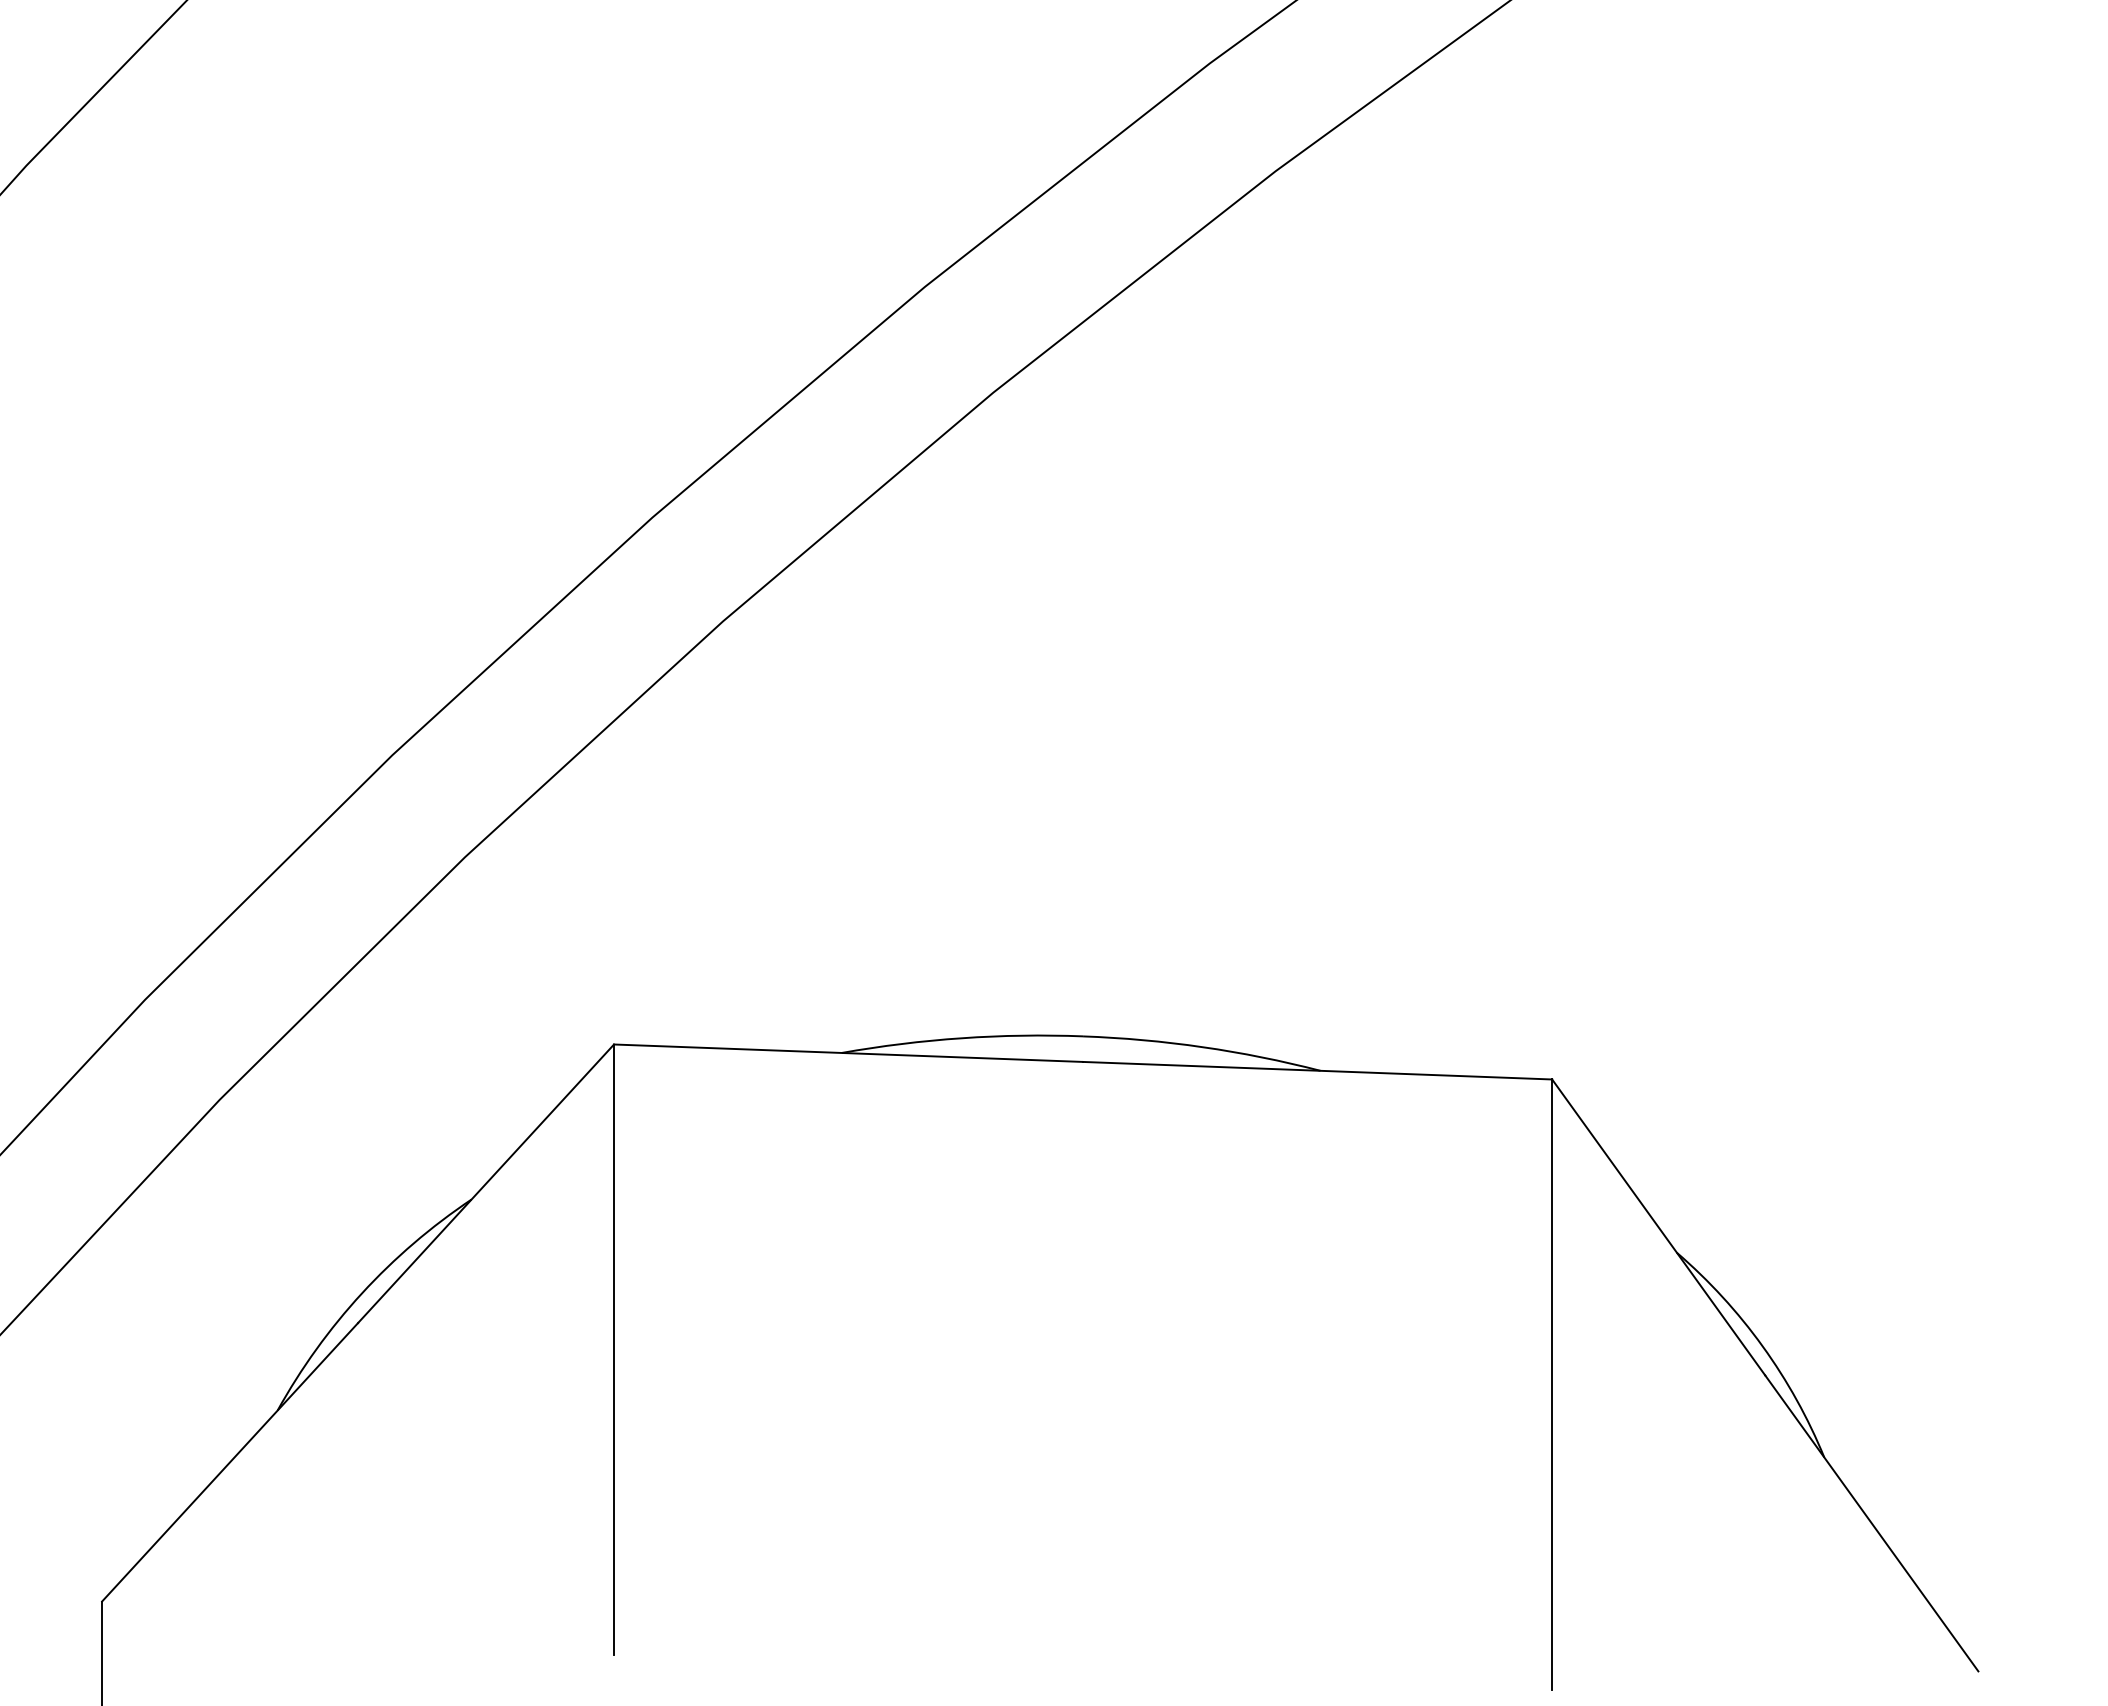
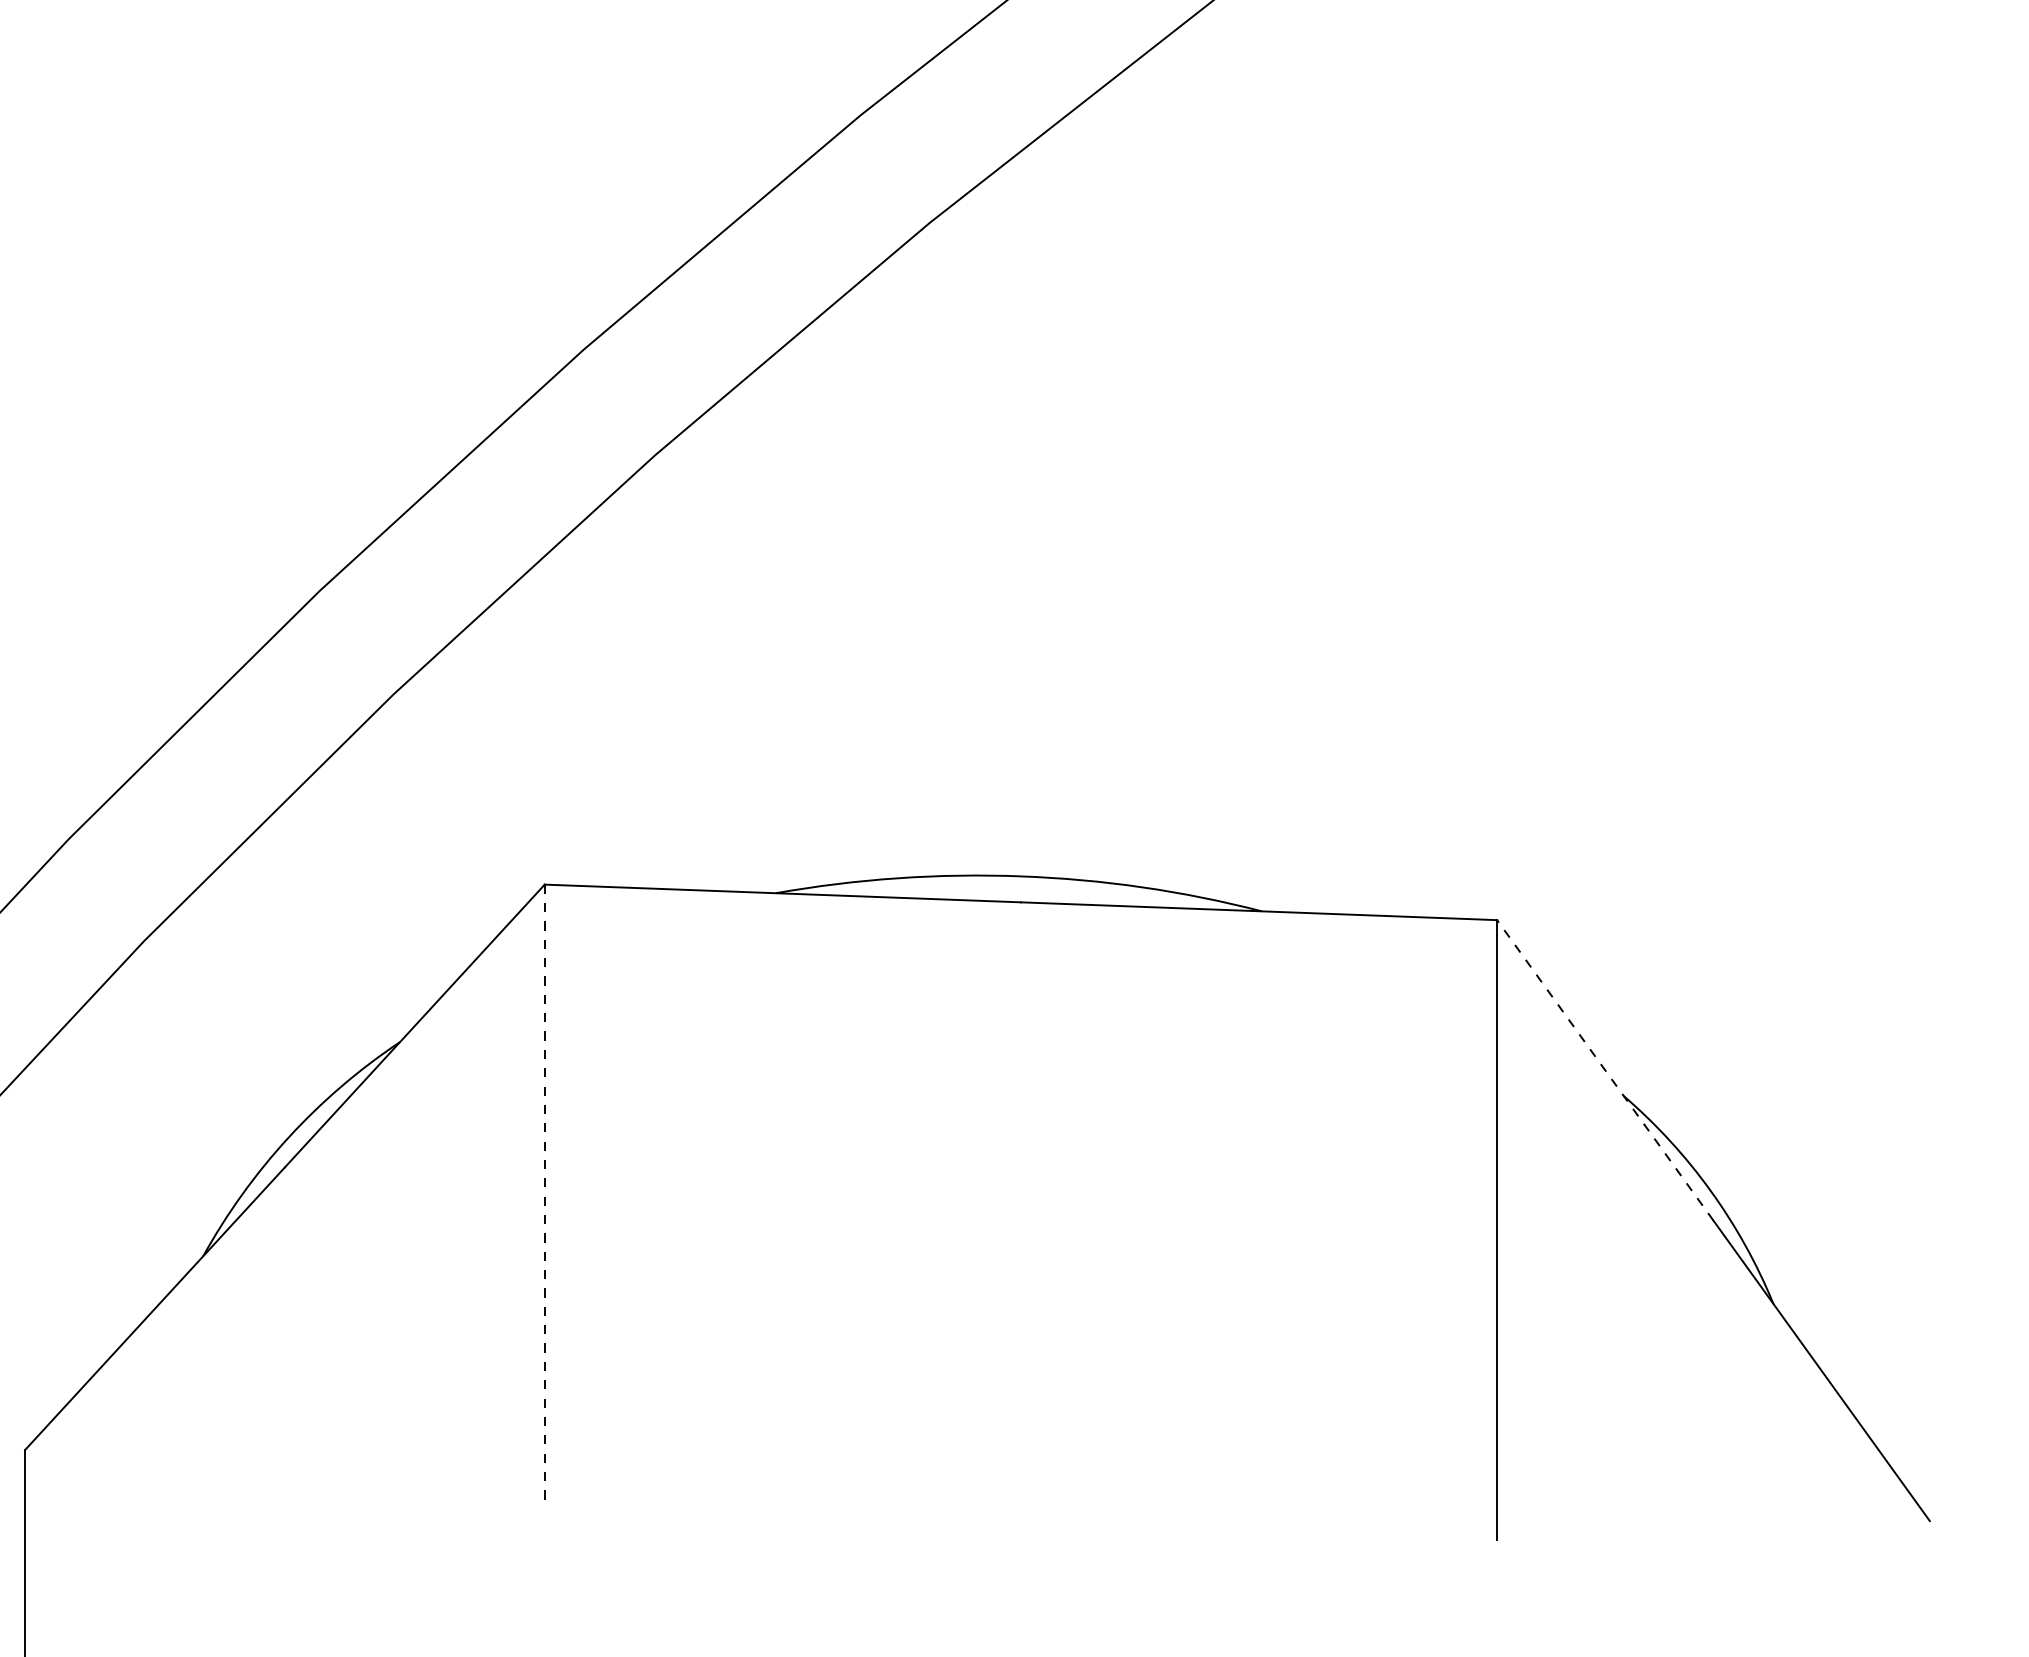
line: (1658, 1227) -> (1605, 1070), solid -> dashed
line: (614, 1350) -> (545, 1195), solid -> dashed

